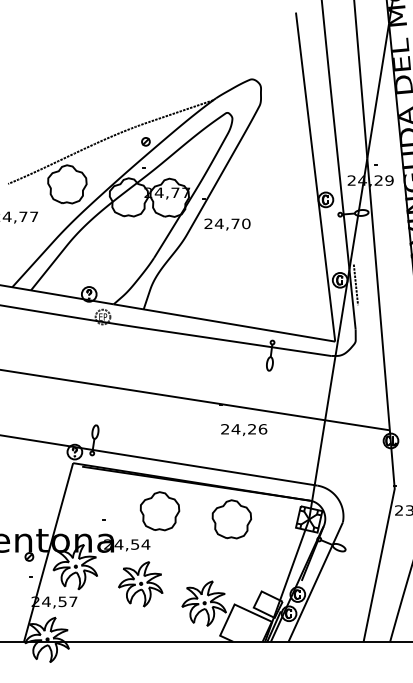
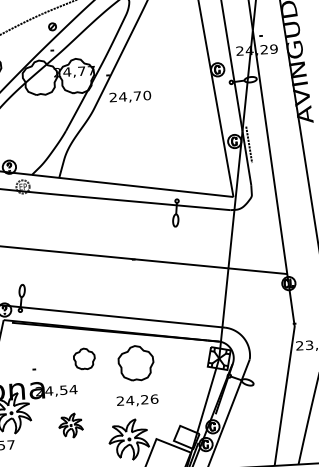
text: (244, 429) -> (137, 400), moved
part: (159, 511) -> (83, 359), size x0.6
part: (231, 519) -> (135, 363), moved
part: (140, 584) -> (70, 425), size x0.6

